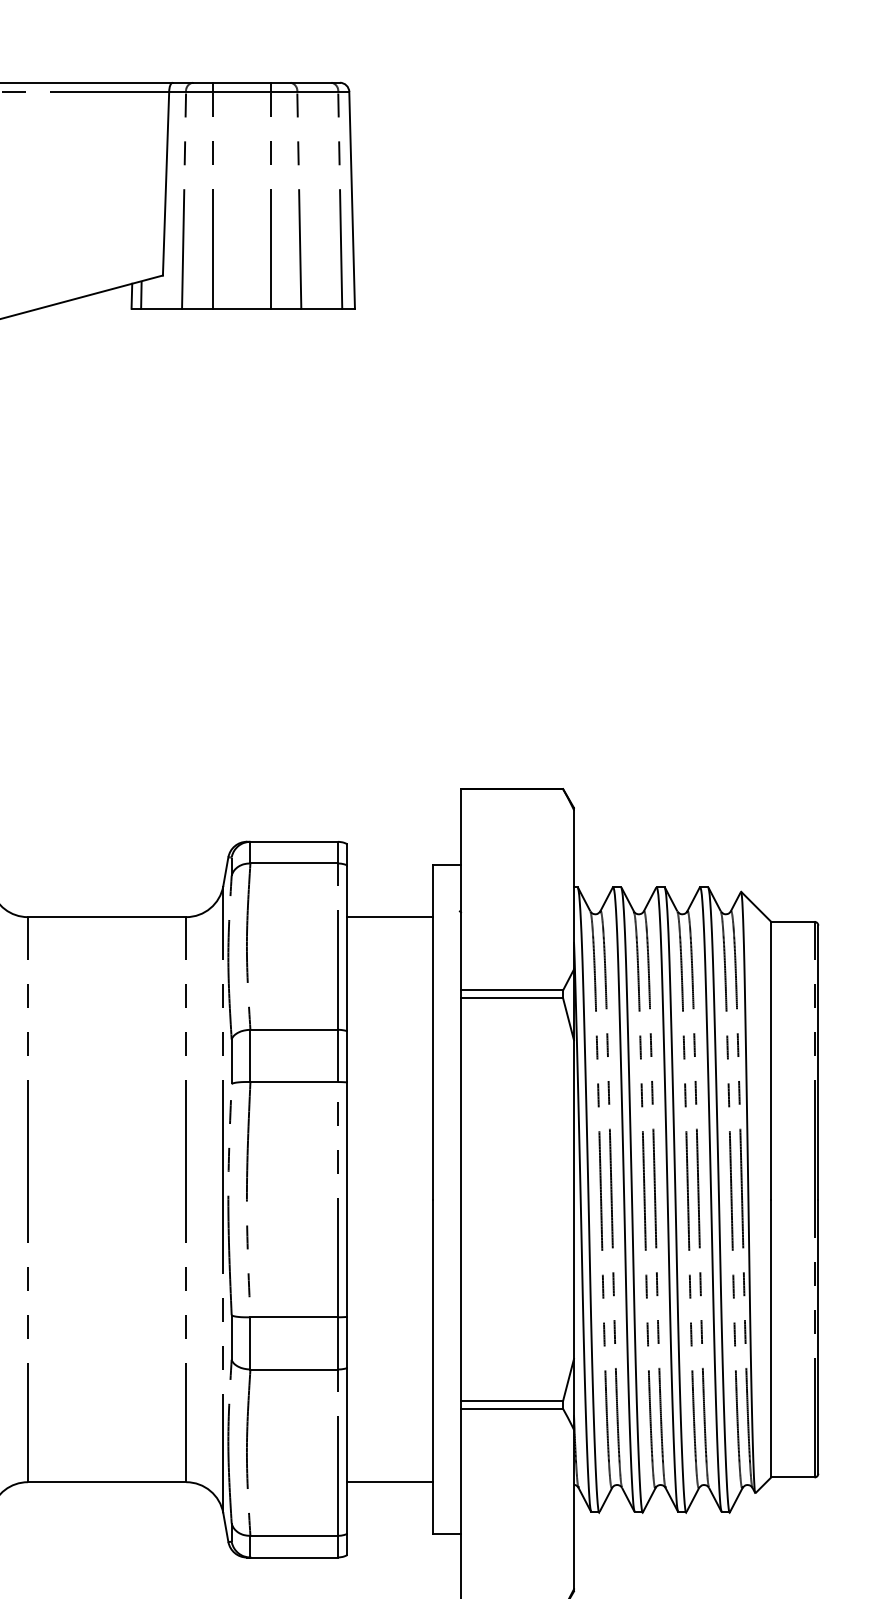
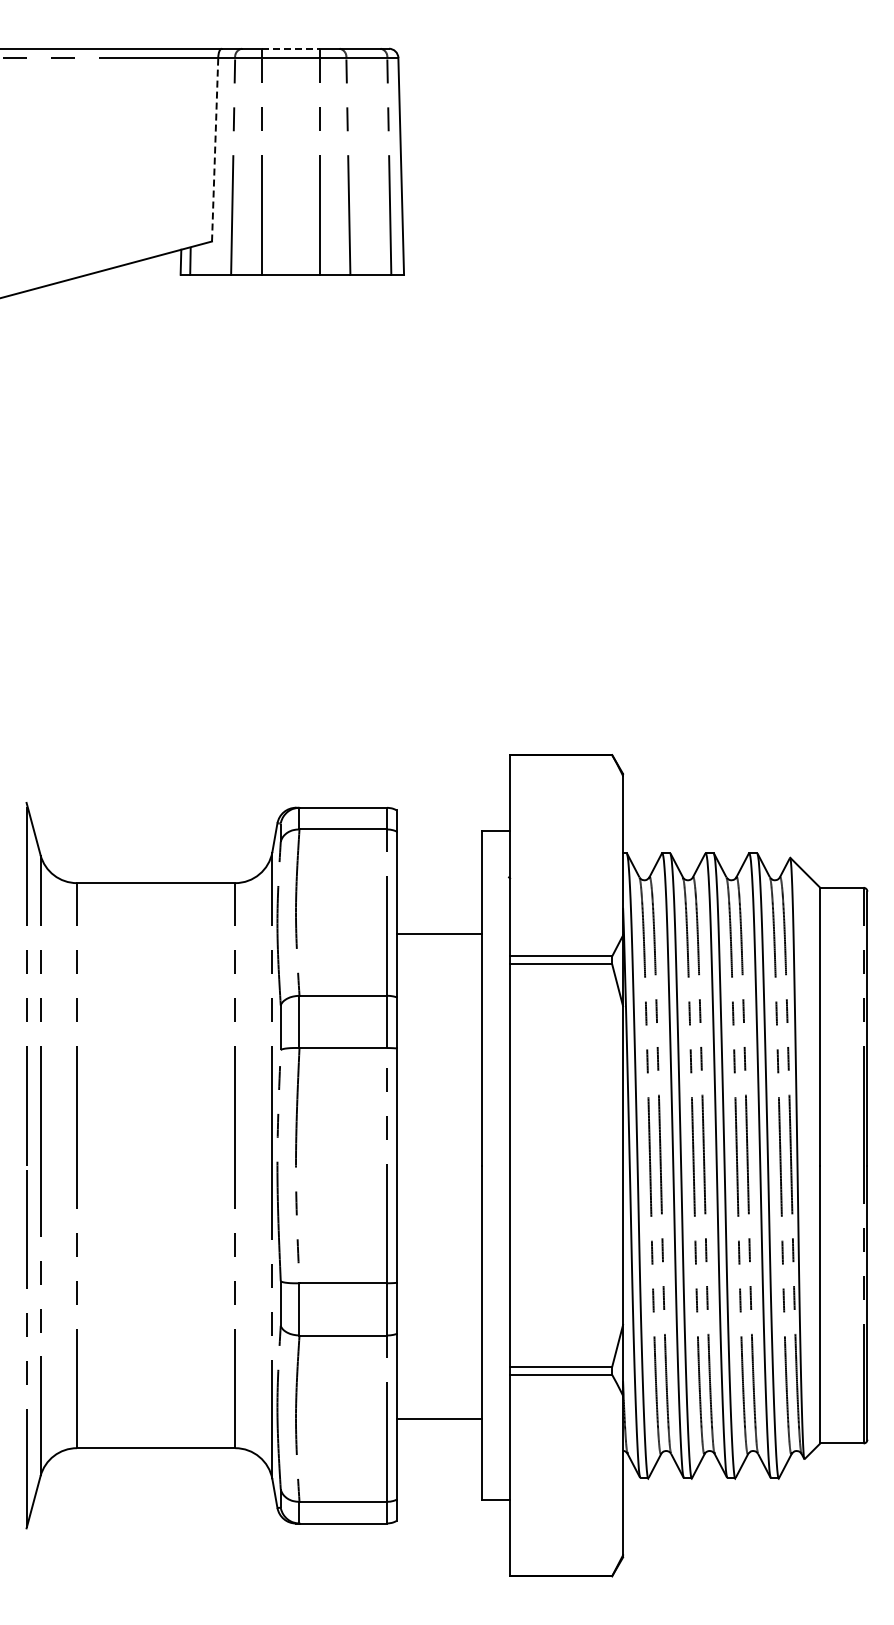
line: (241, 82) -> (290, 48), solid -> dashed
line: (166, 183) -> (215, 149), solid -> dashed
line: (389, 917) -> (438, 934), moved
line: (389, 1482) -> (438, 1419), moved

